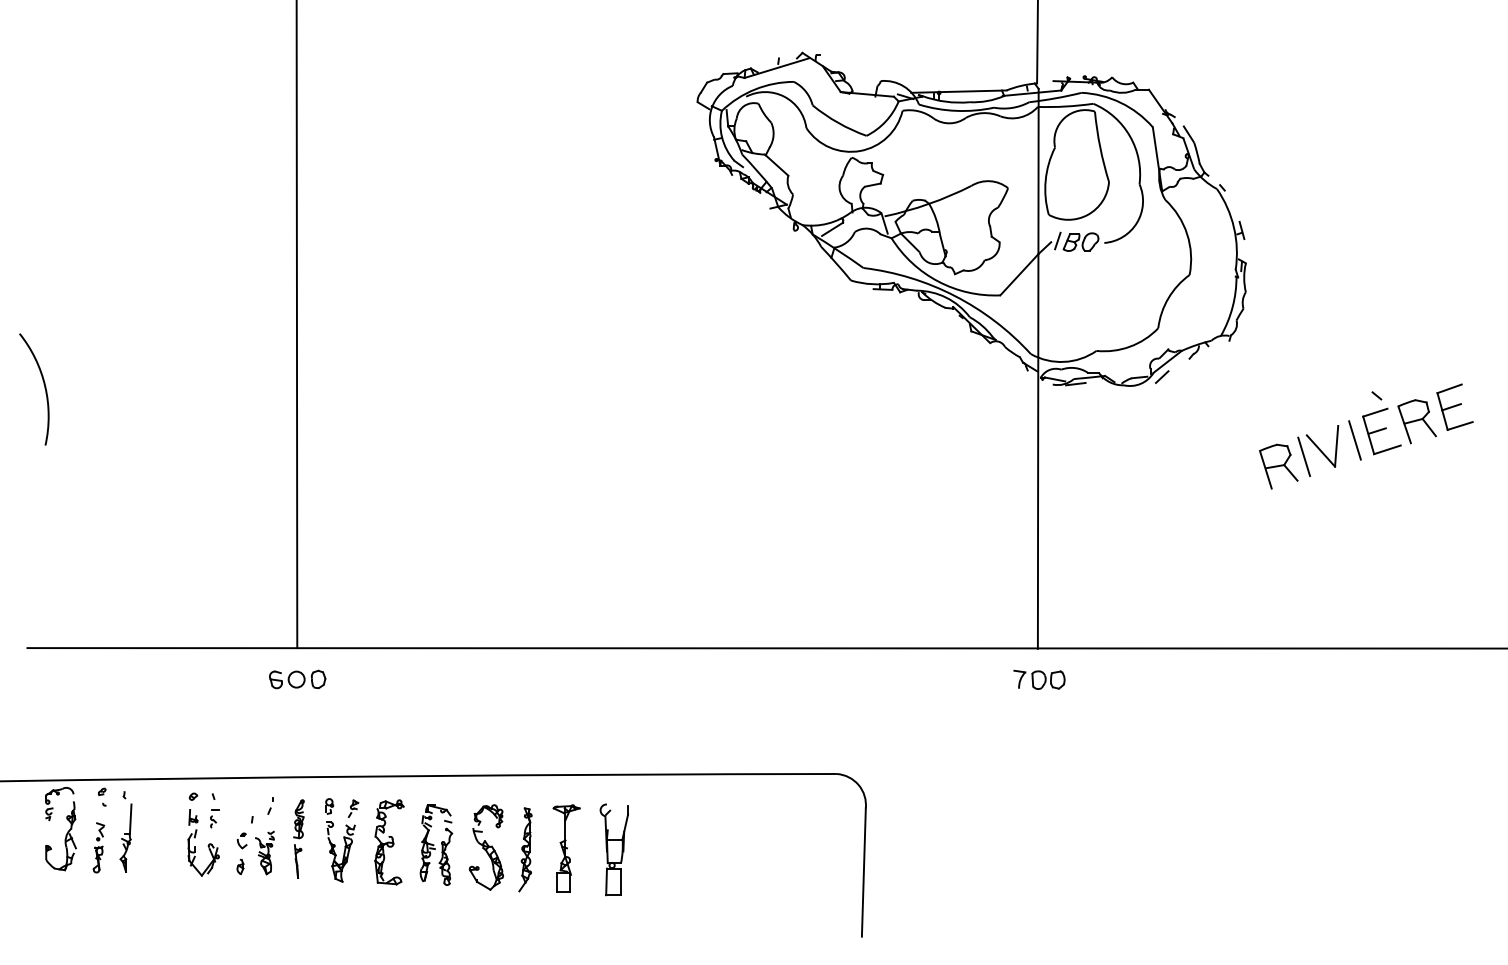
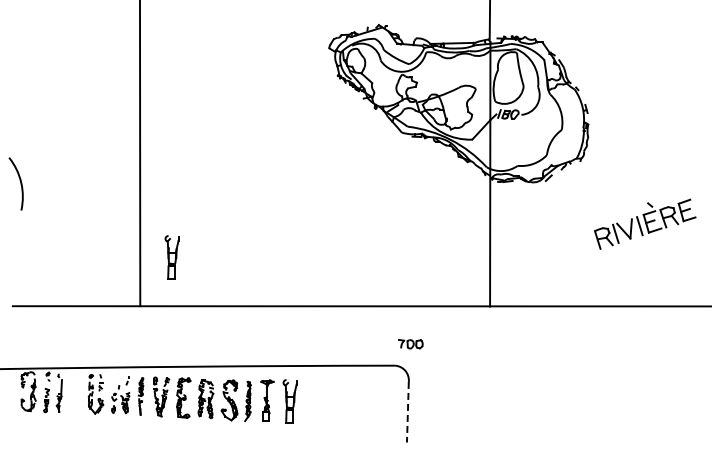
part: (1366, 434) -> (645, 223), moved
part: (363, 544) -> (171, 257), added
part: (297, 678) -> (140, 320), removed
part: (1038, 680) -> (410, 344), moved
line: (863, 873) -> (407, 412), solid -> dashed

